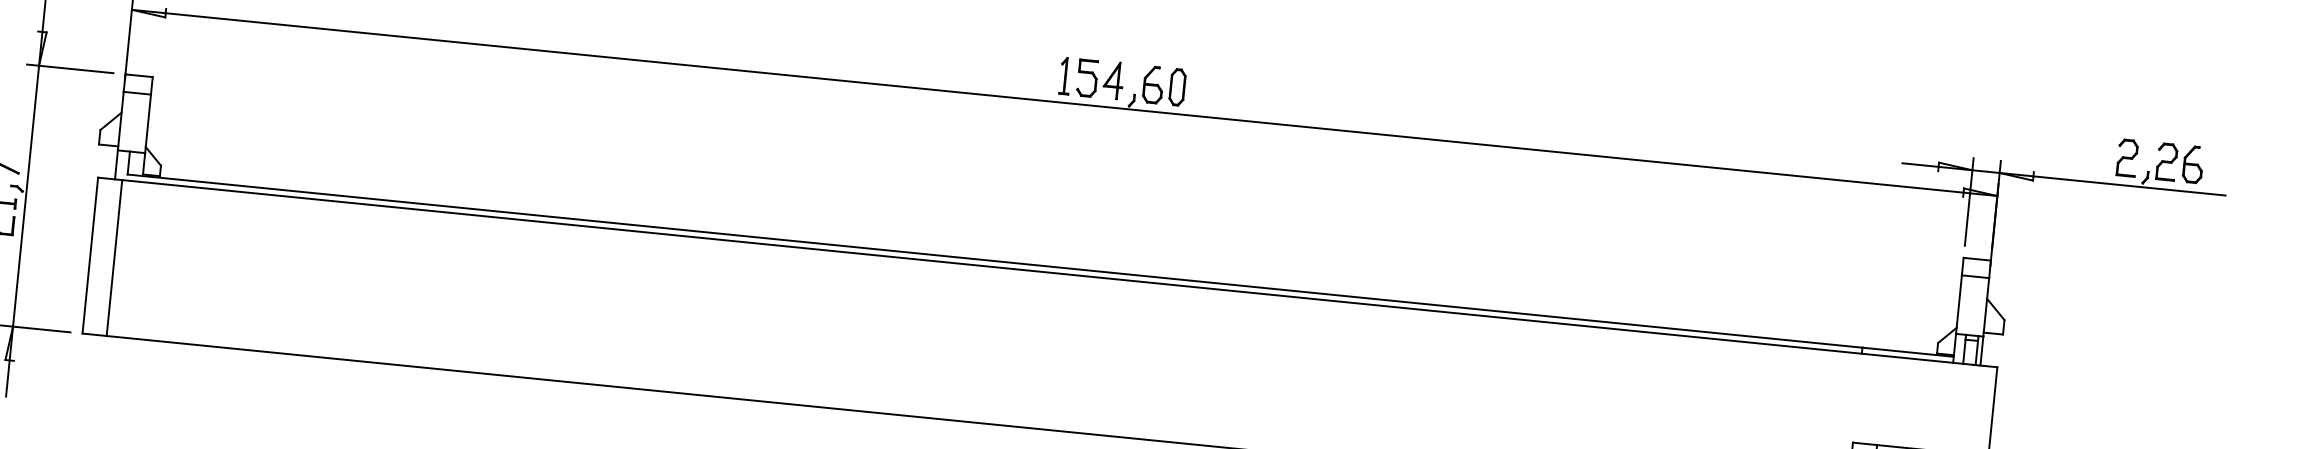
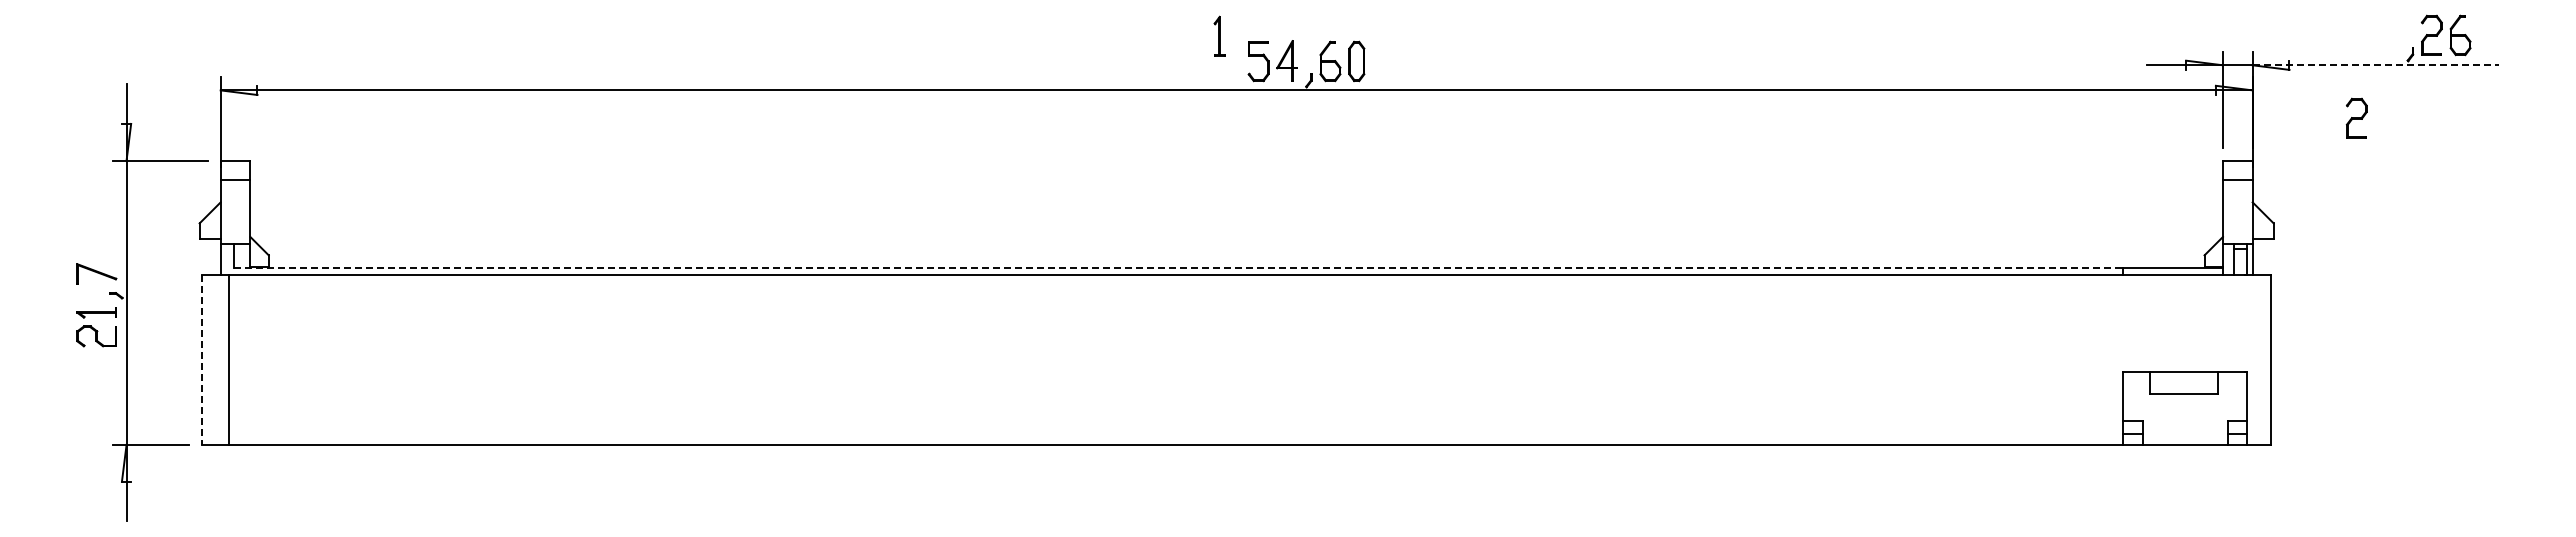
part: (1065, 75) -> (1219, 35), moved
part: (2127, 157) -> (2356, 117), moved
line: (2113, 184) -> (2376, 65), solid -> dashed
line: (90, 255) -> (202, 359), solid -> dashed
line: (994, 261) -> (1178, 268), solid -> dashed

